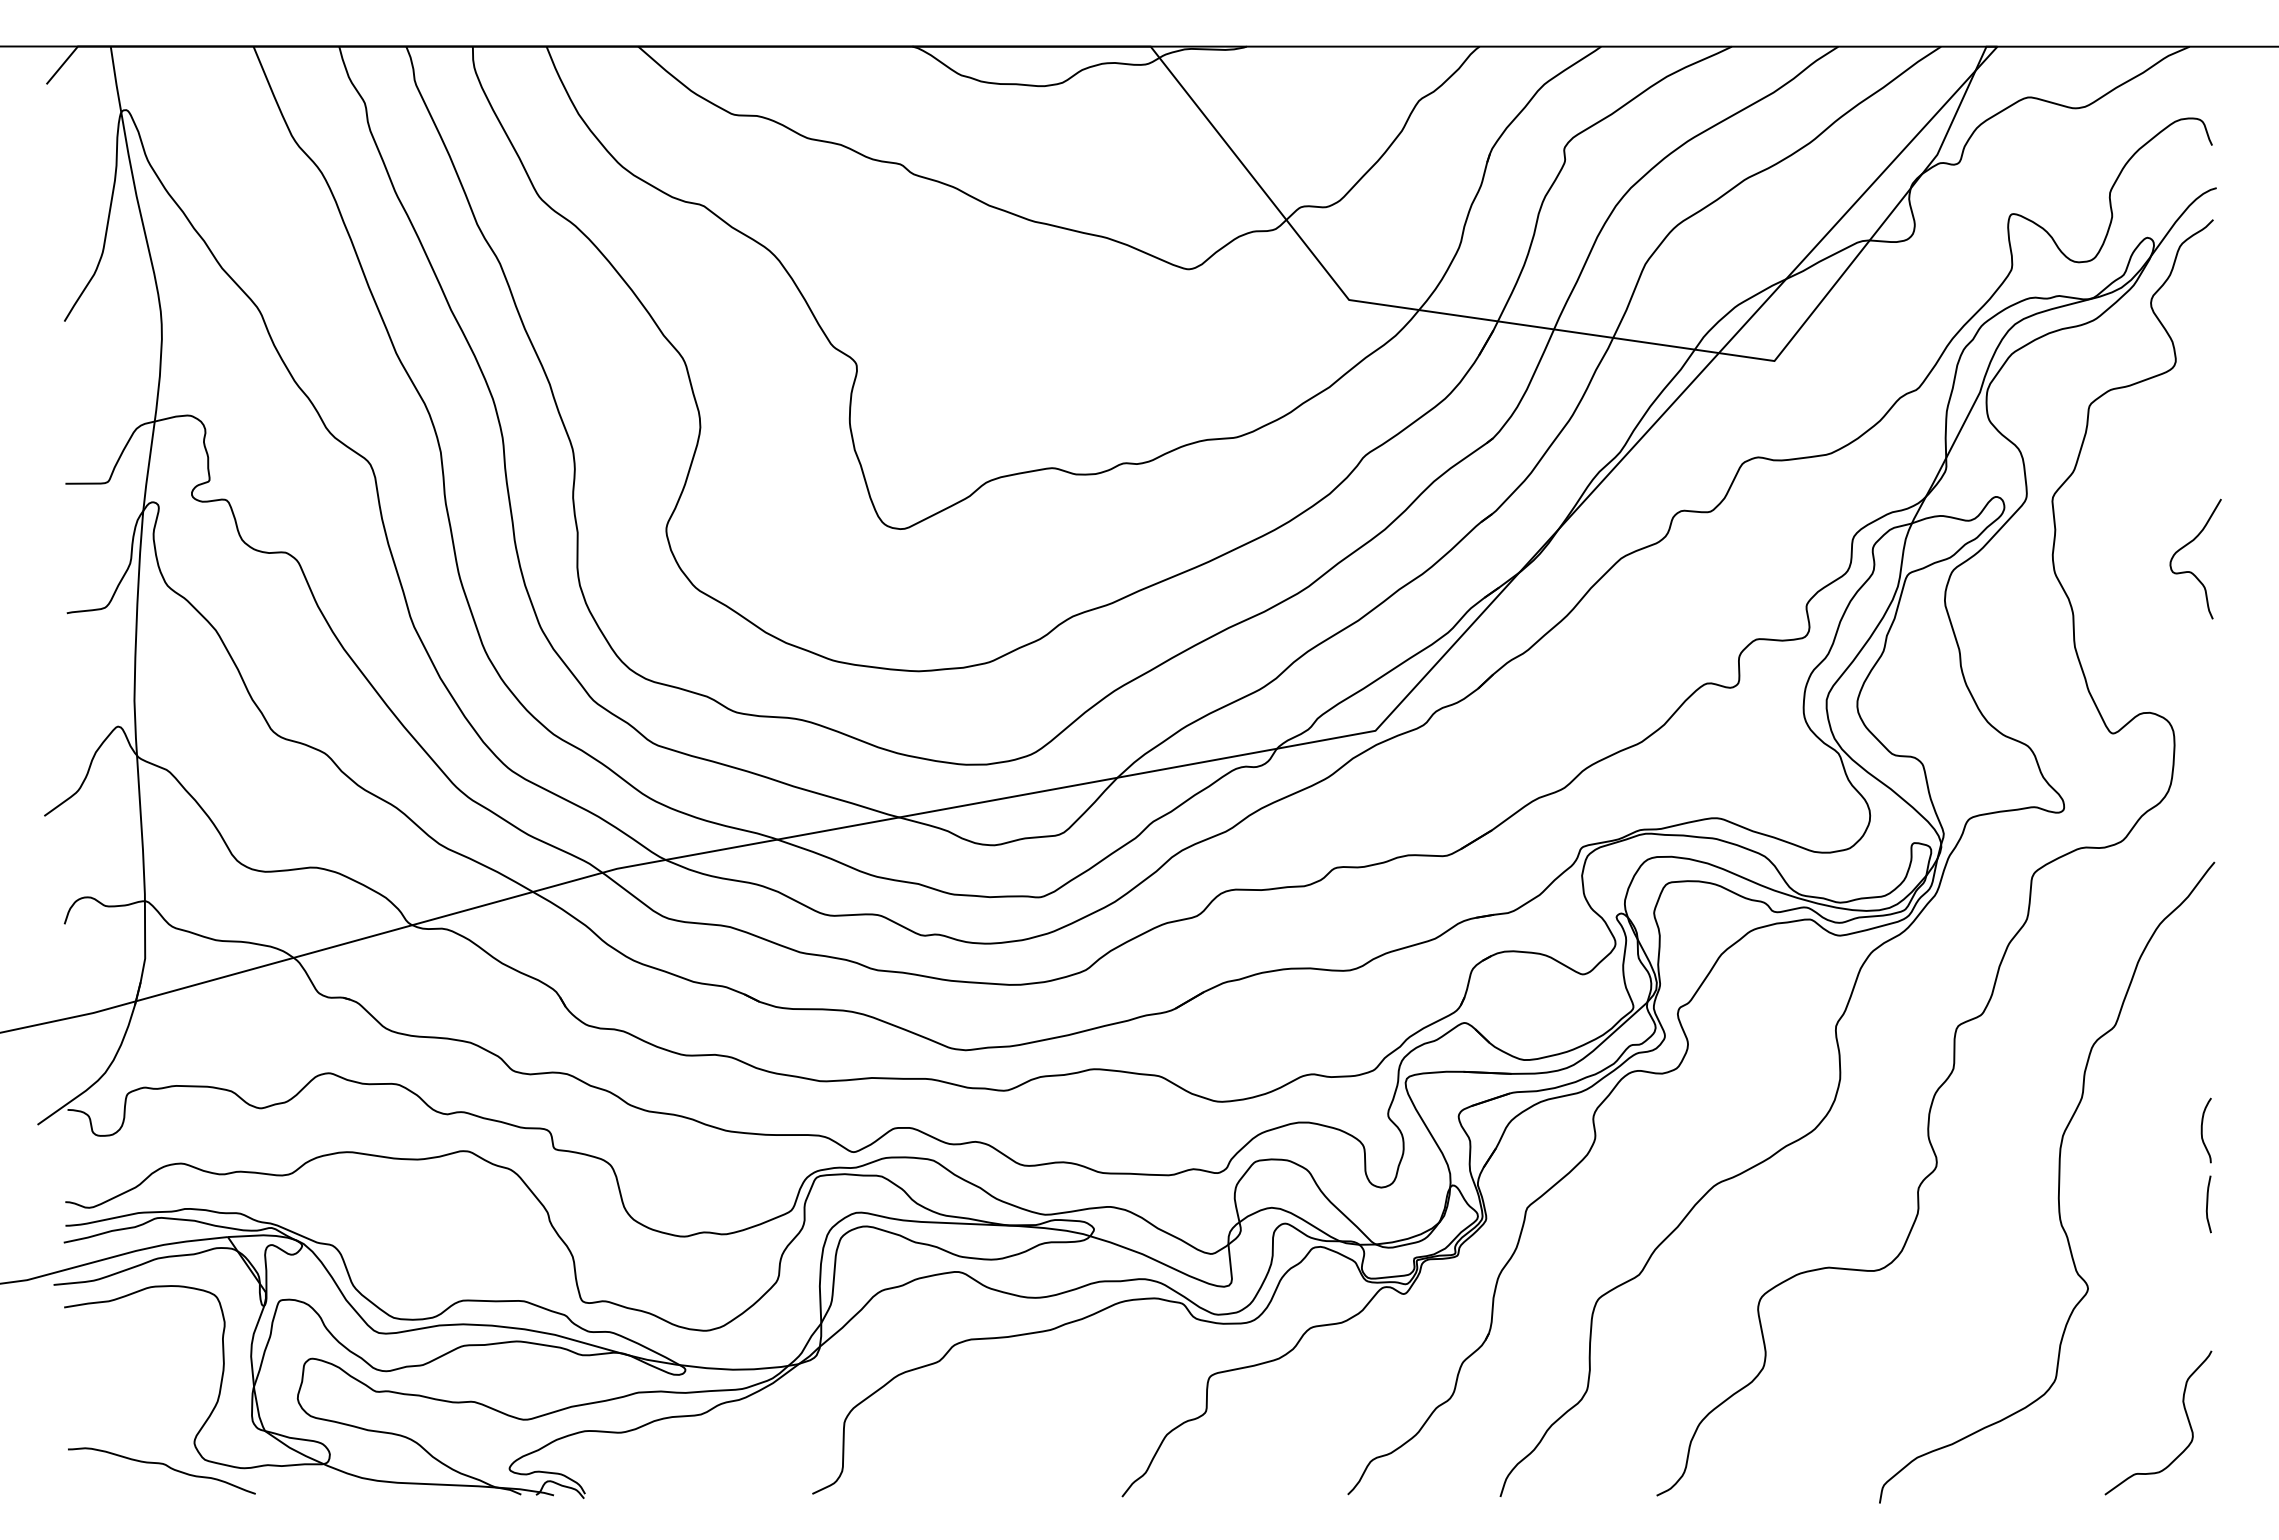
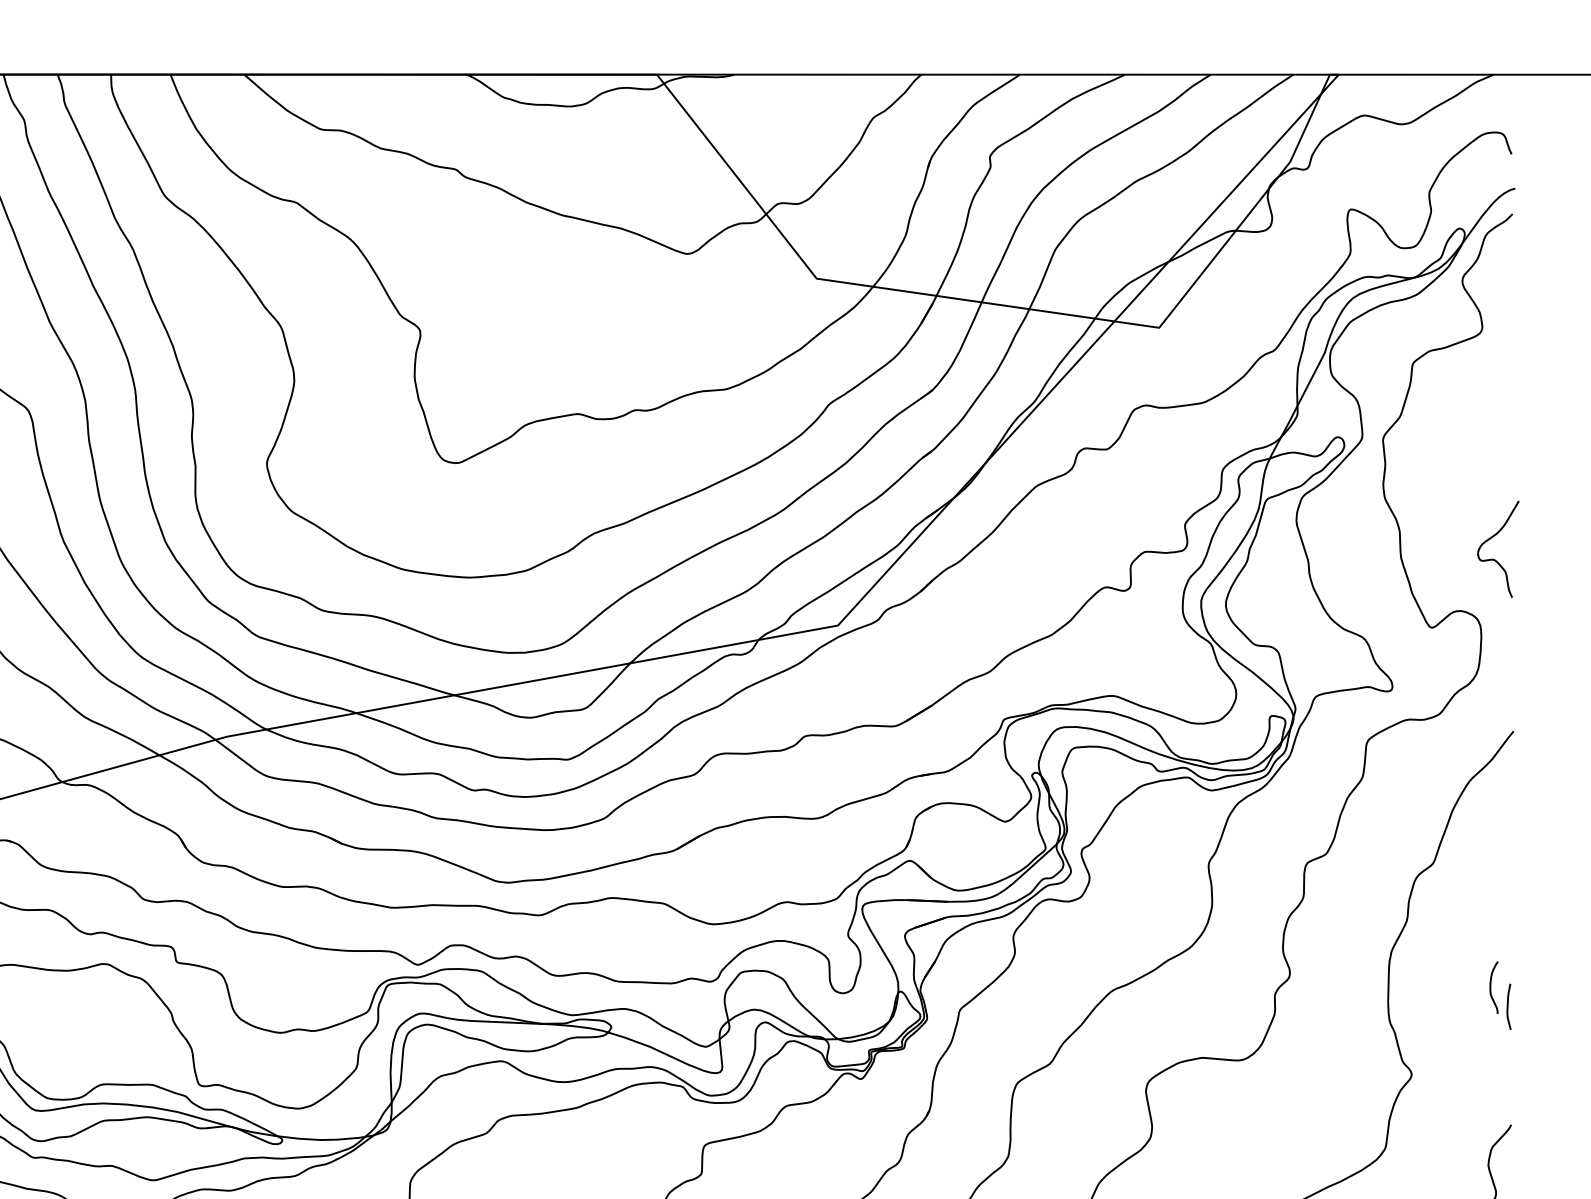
curve: (2191, 571) -> (1495, 559), moved
curve: (2202, 1130) -> (1490, 987), moved

